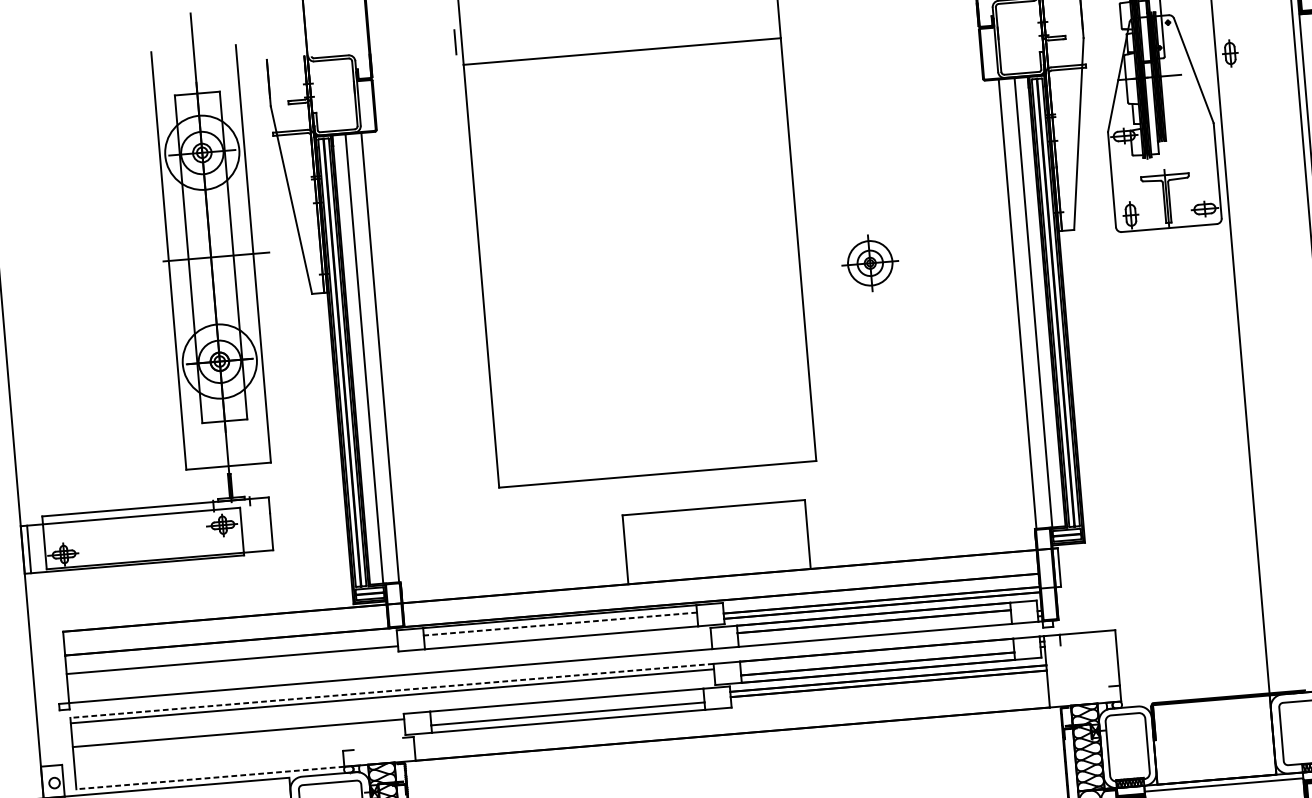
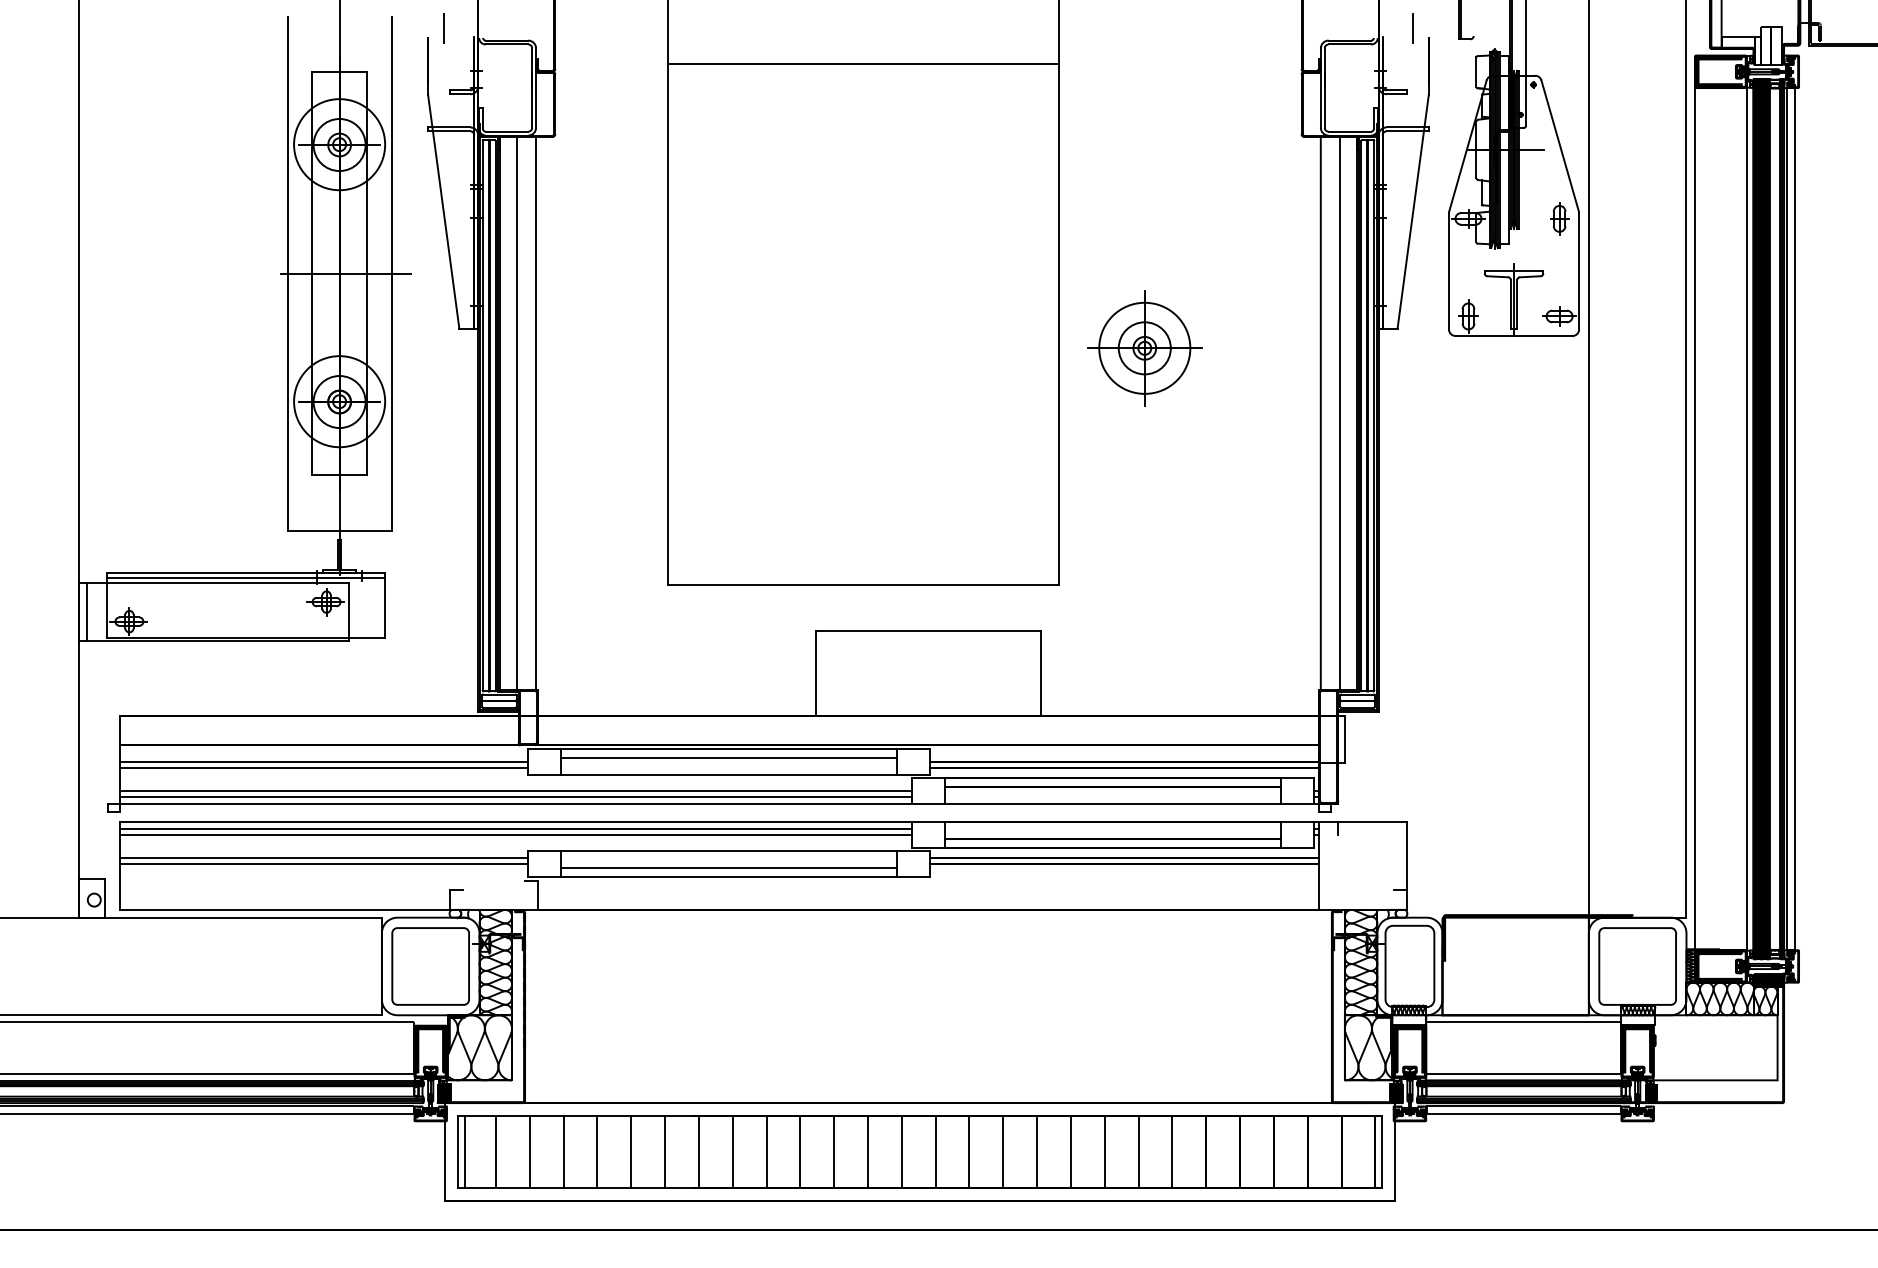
line: (454, 42) -> (443, 28), moved
part: (1230, 53) -> (1559, 218), moved
part: (869, 263) -> (1144, 348), size x1.67
line: (155, 511) -> (245, 578), added
line: (559, 624) -> (728, 757), dashed -> solid
line: (232, 654) -> (324, 761), added
line: (390, 665) -> (516, 790), added
line: (390, 670) -> (516, 797), added
line: (392, 691) -> (516, 822), dashed -> solid
line: (393, 701) -> (516, 835), added
line: (239, 738) -> (324, 864), added
line: (210, 777) -> (285, 909), dashed -> solid

